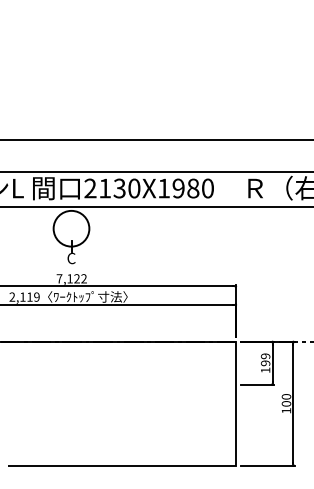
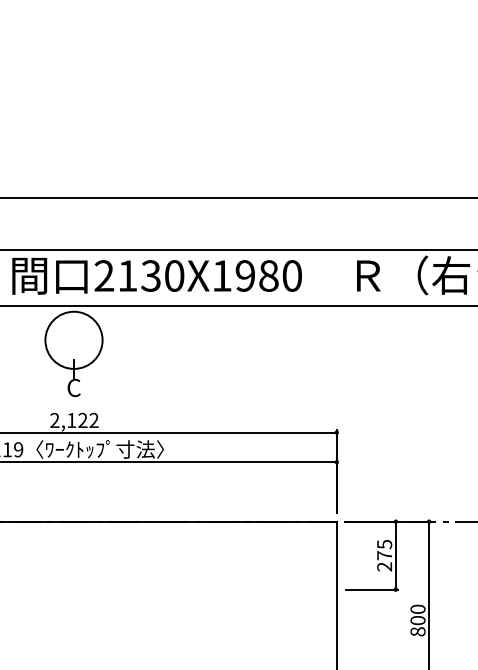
text: (59, 278) -> (54, 419), 7,122 -> 2,122
text: (265, 363) -> (384, 555), 199 -> 275
text: (286, 410) -> (418, 631), 100 -> 800

